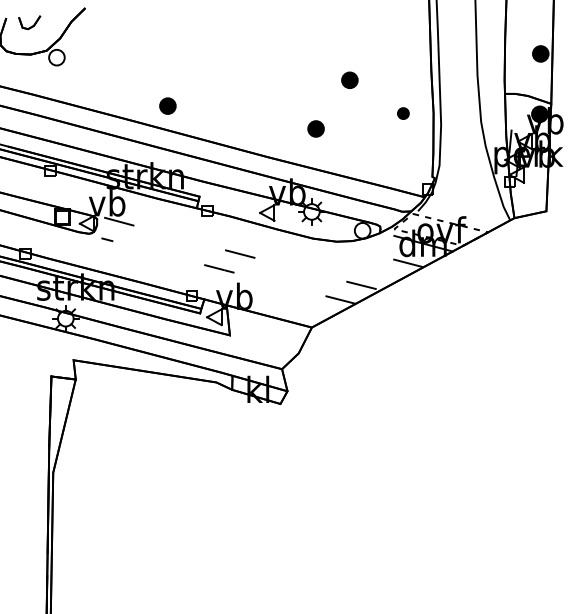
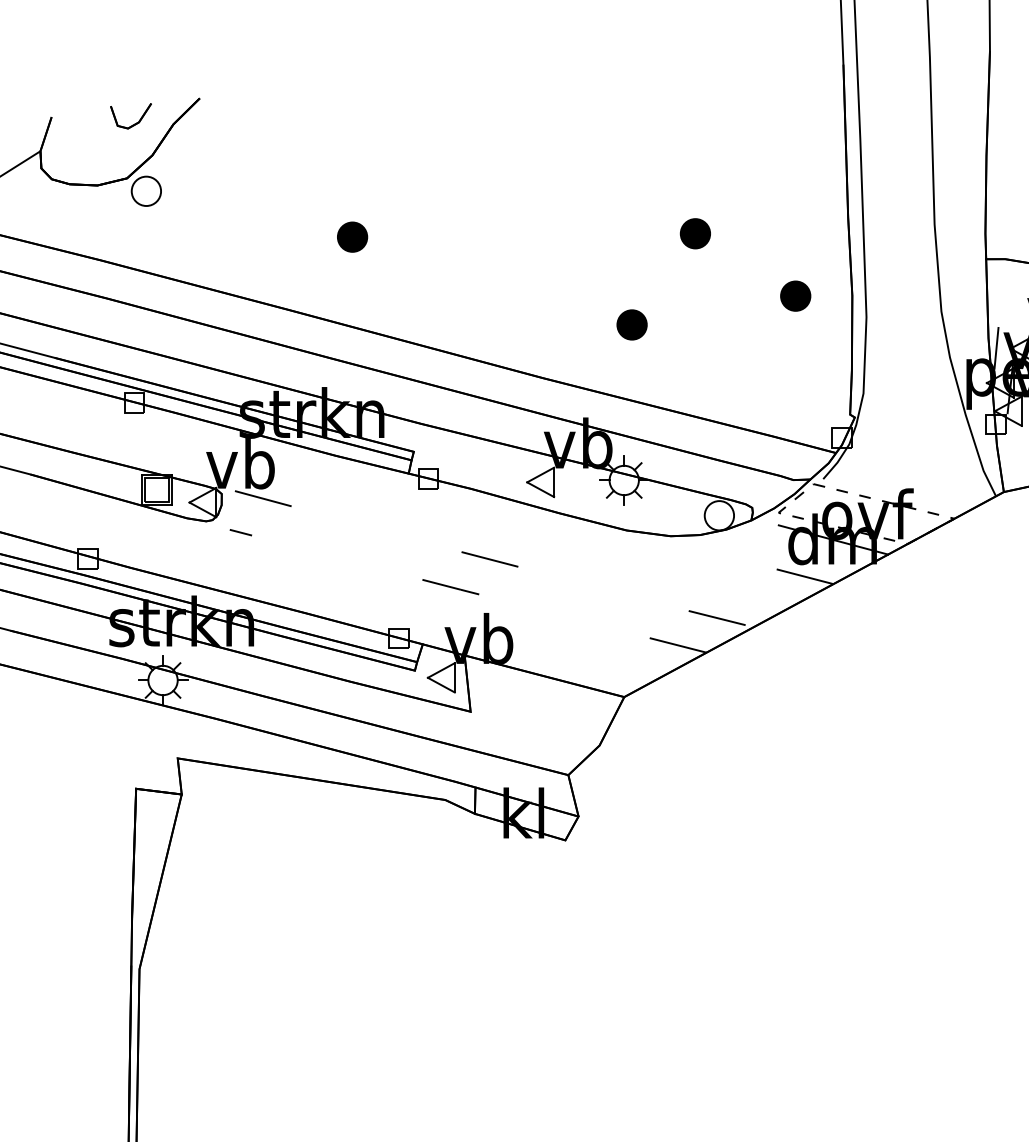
part: (29, 22) -> (130, 116), moved
part: (167, 105) -> (351, 235), moved
part: (403, 113) -> (795, 295), size x1.43

